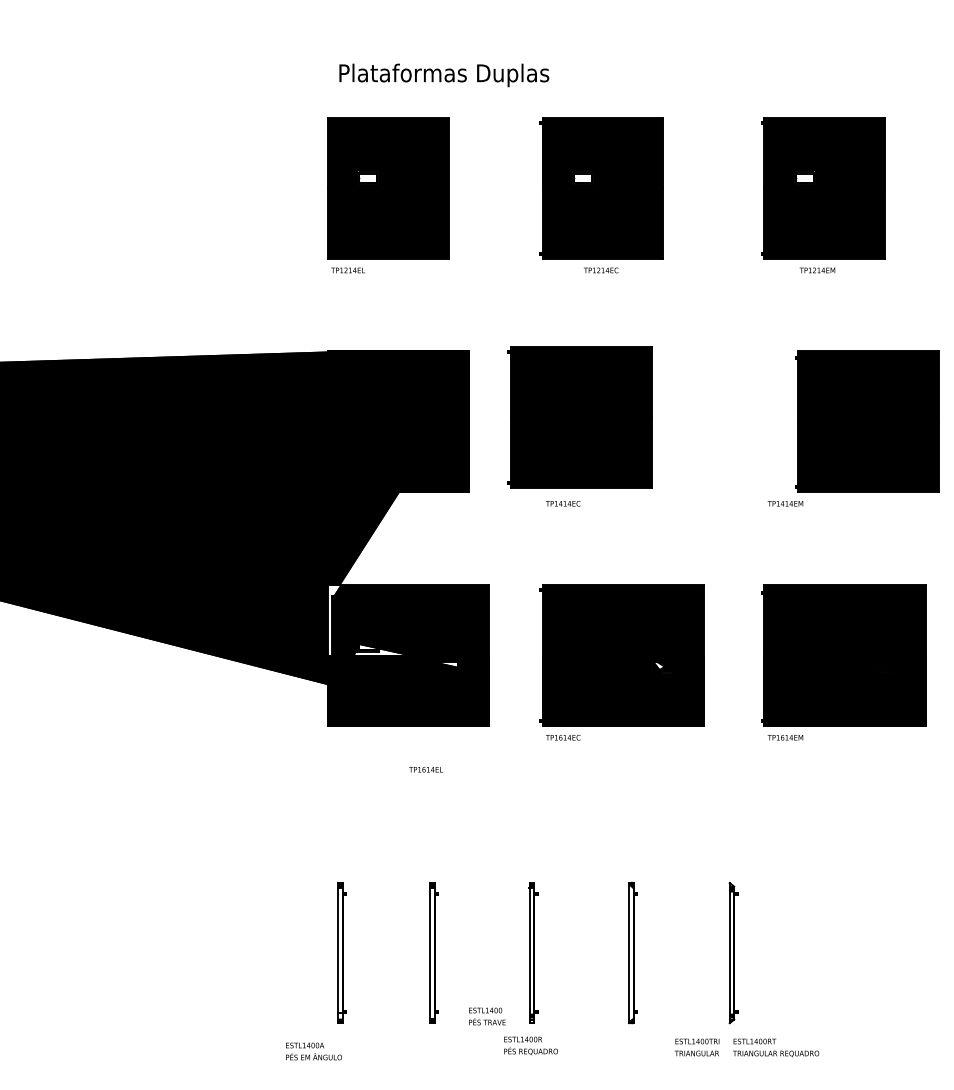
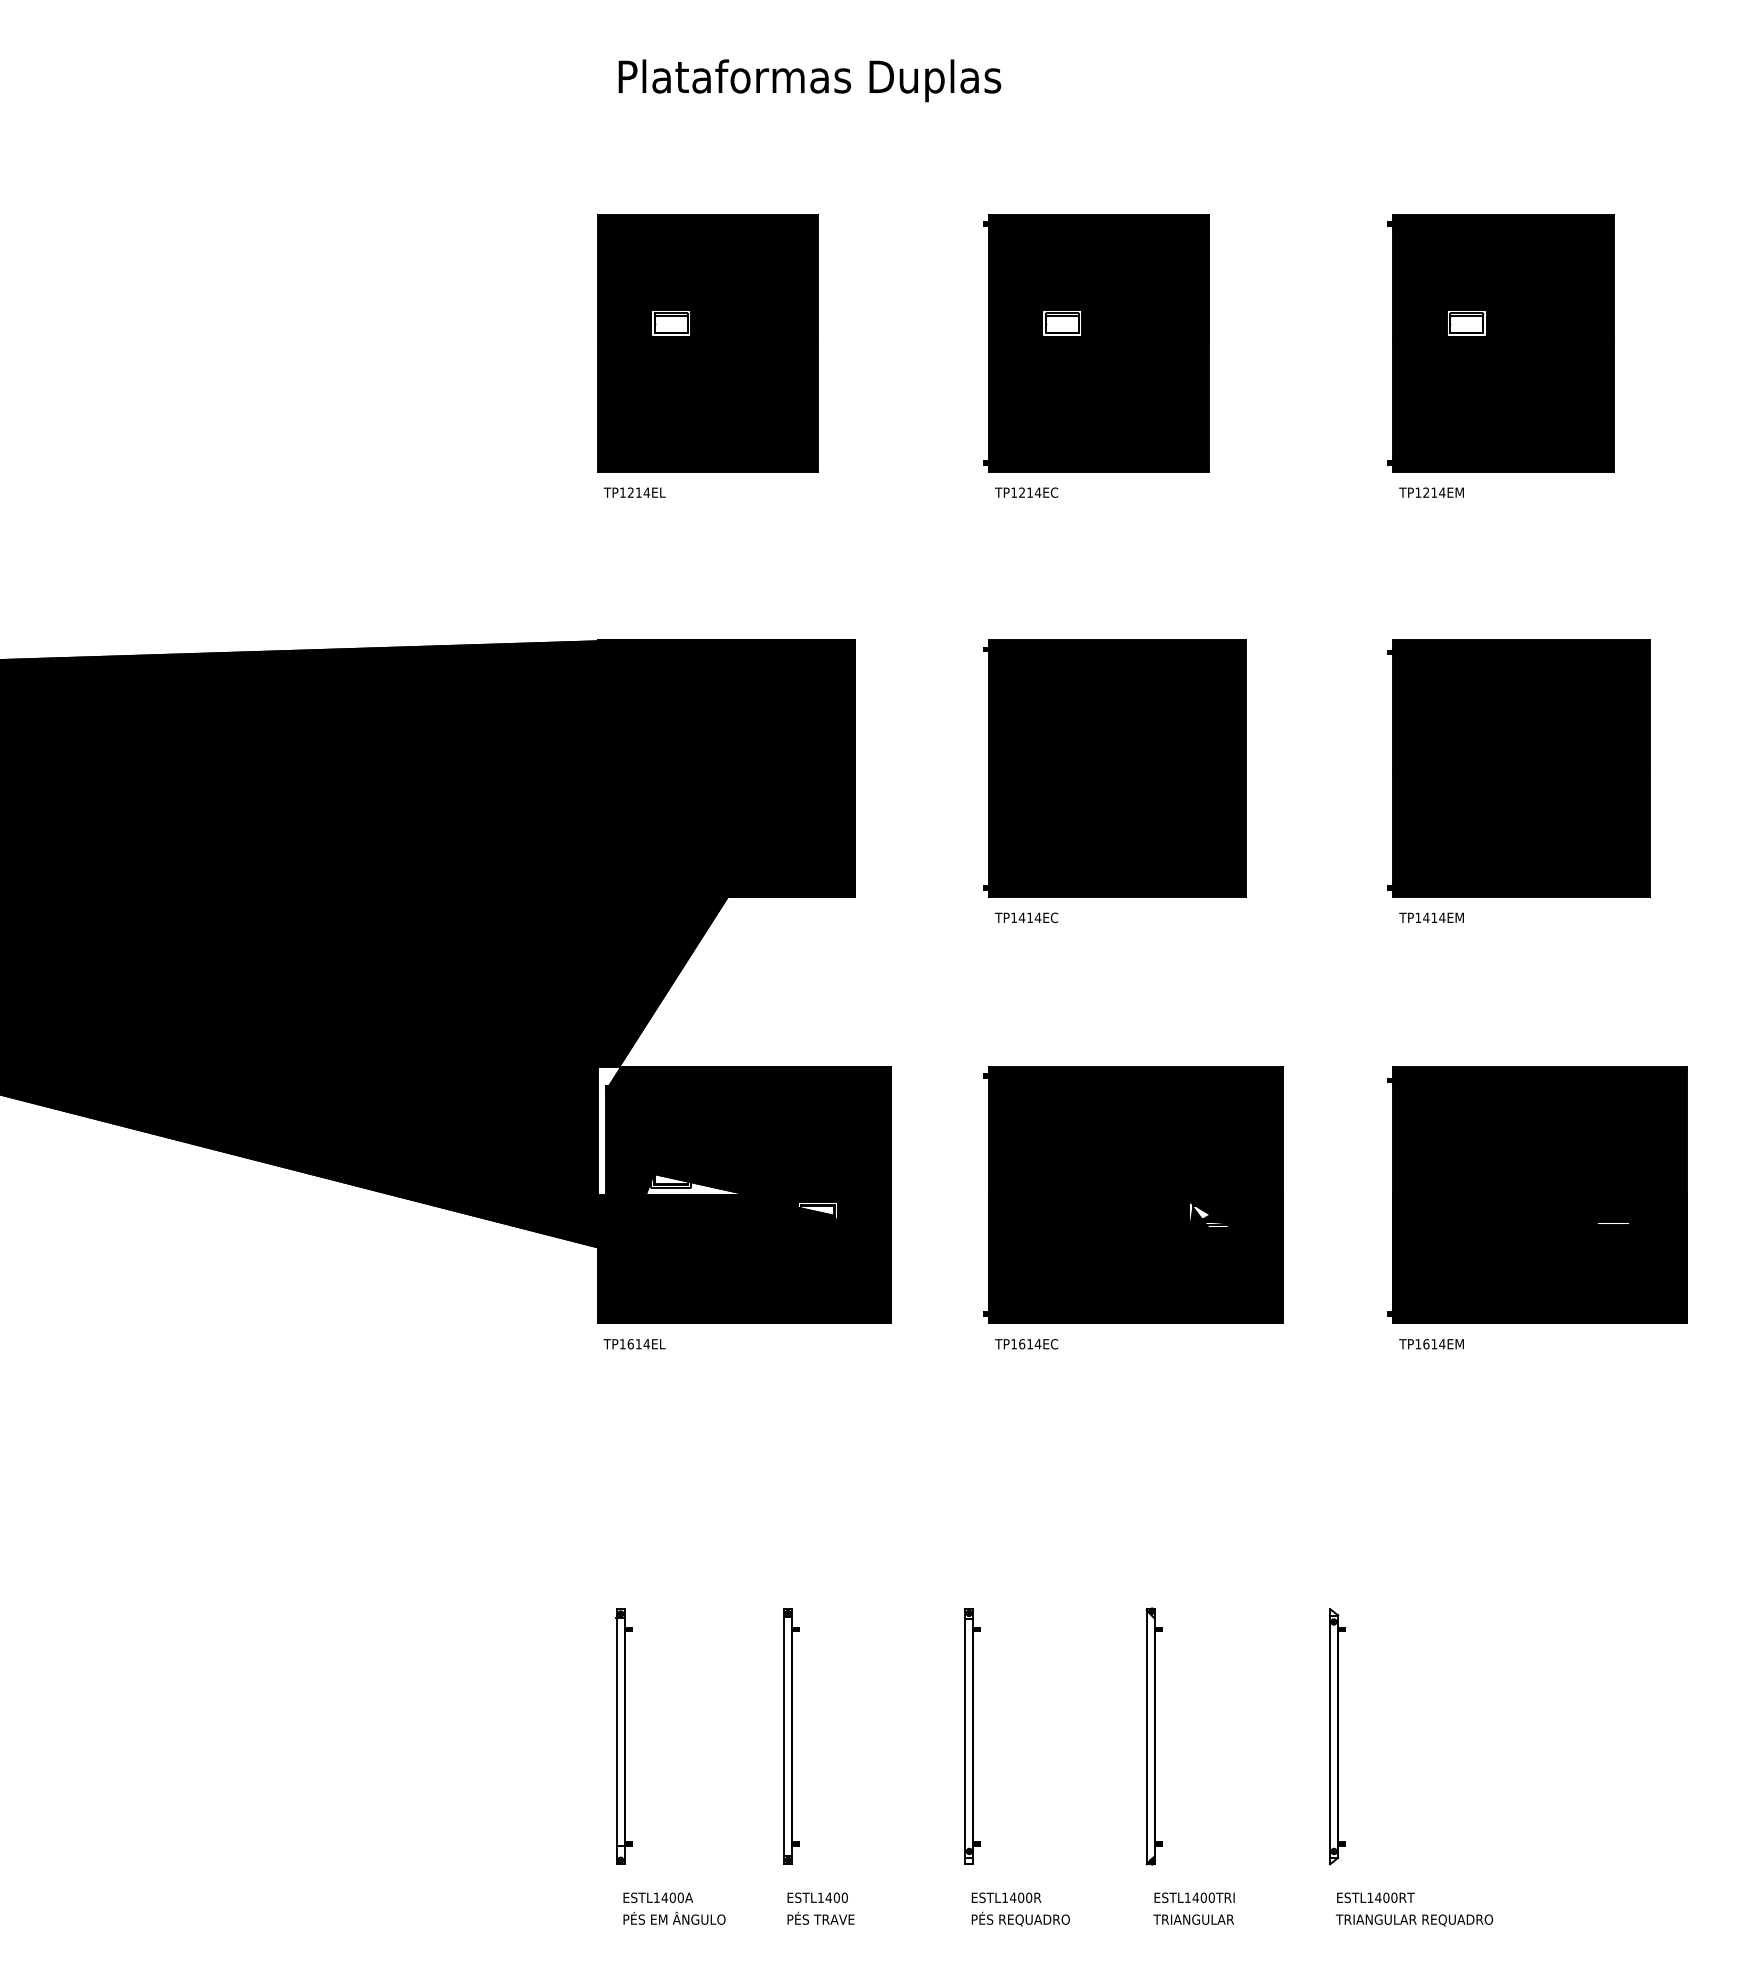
text: (444, 75) -> (810, 80), moved
text: (601, 270) -> (1027, 492), moved
text: (817, 270) -> (1431, 492), moved
part: (579, 417) -> (1114, 767), moved
part: (867, 421) -> (1519, 767), moved
text: (425, 769) -> (633, 1343), moved
text: (487, 1016) -> (821, 1908), moved
text: (530, 1045) -> (1019, 1908), moved
text: (697, 1047) -> (1194, 1908), moved
text: (313, 1051) -> (673, 1908), moved

